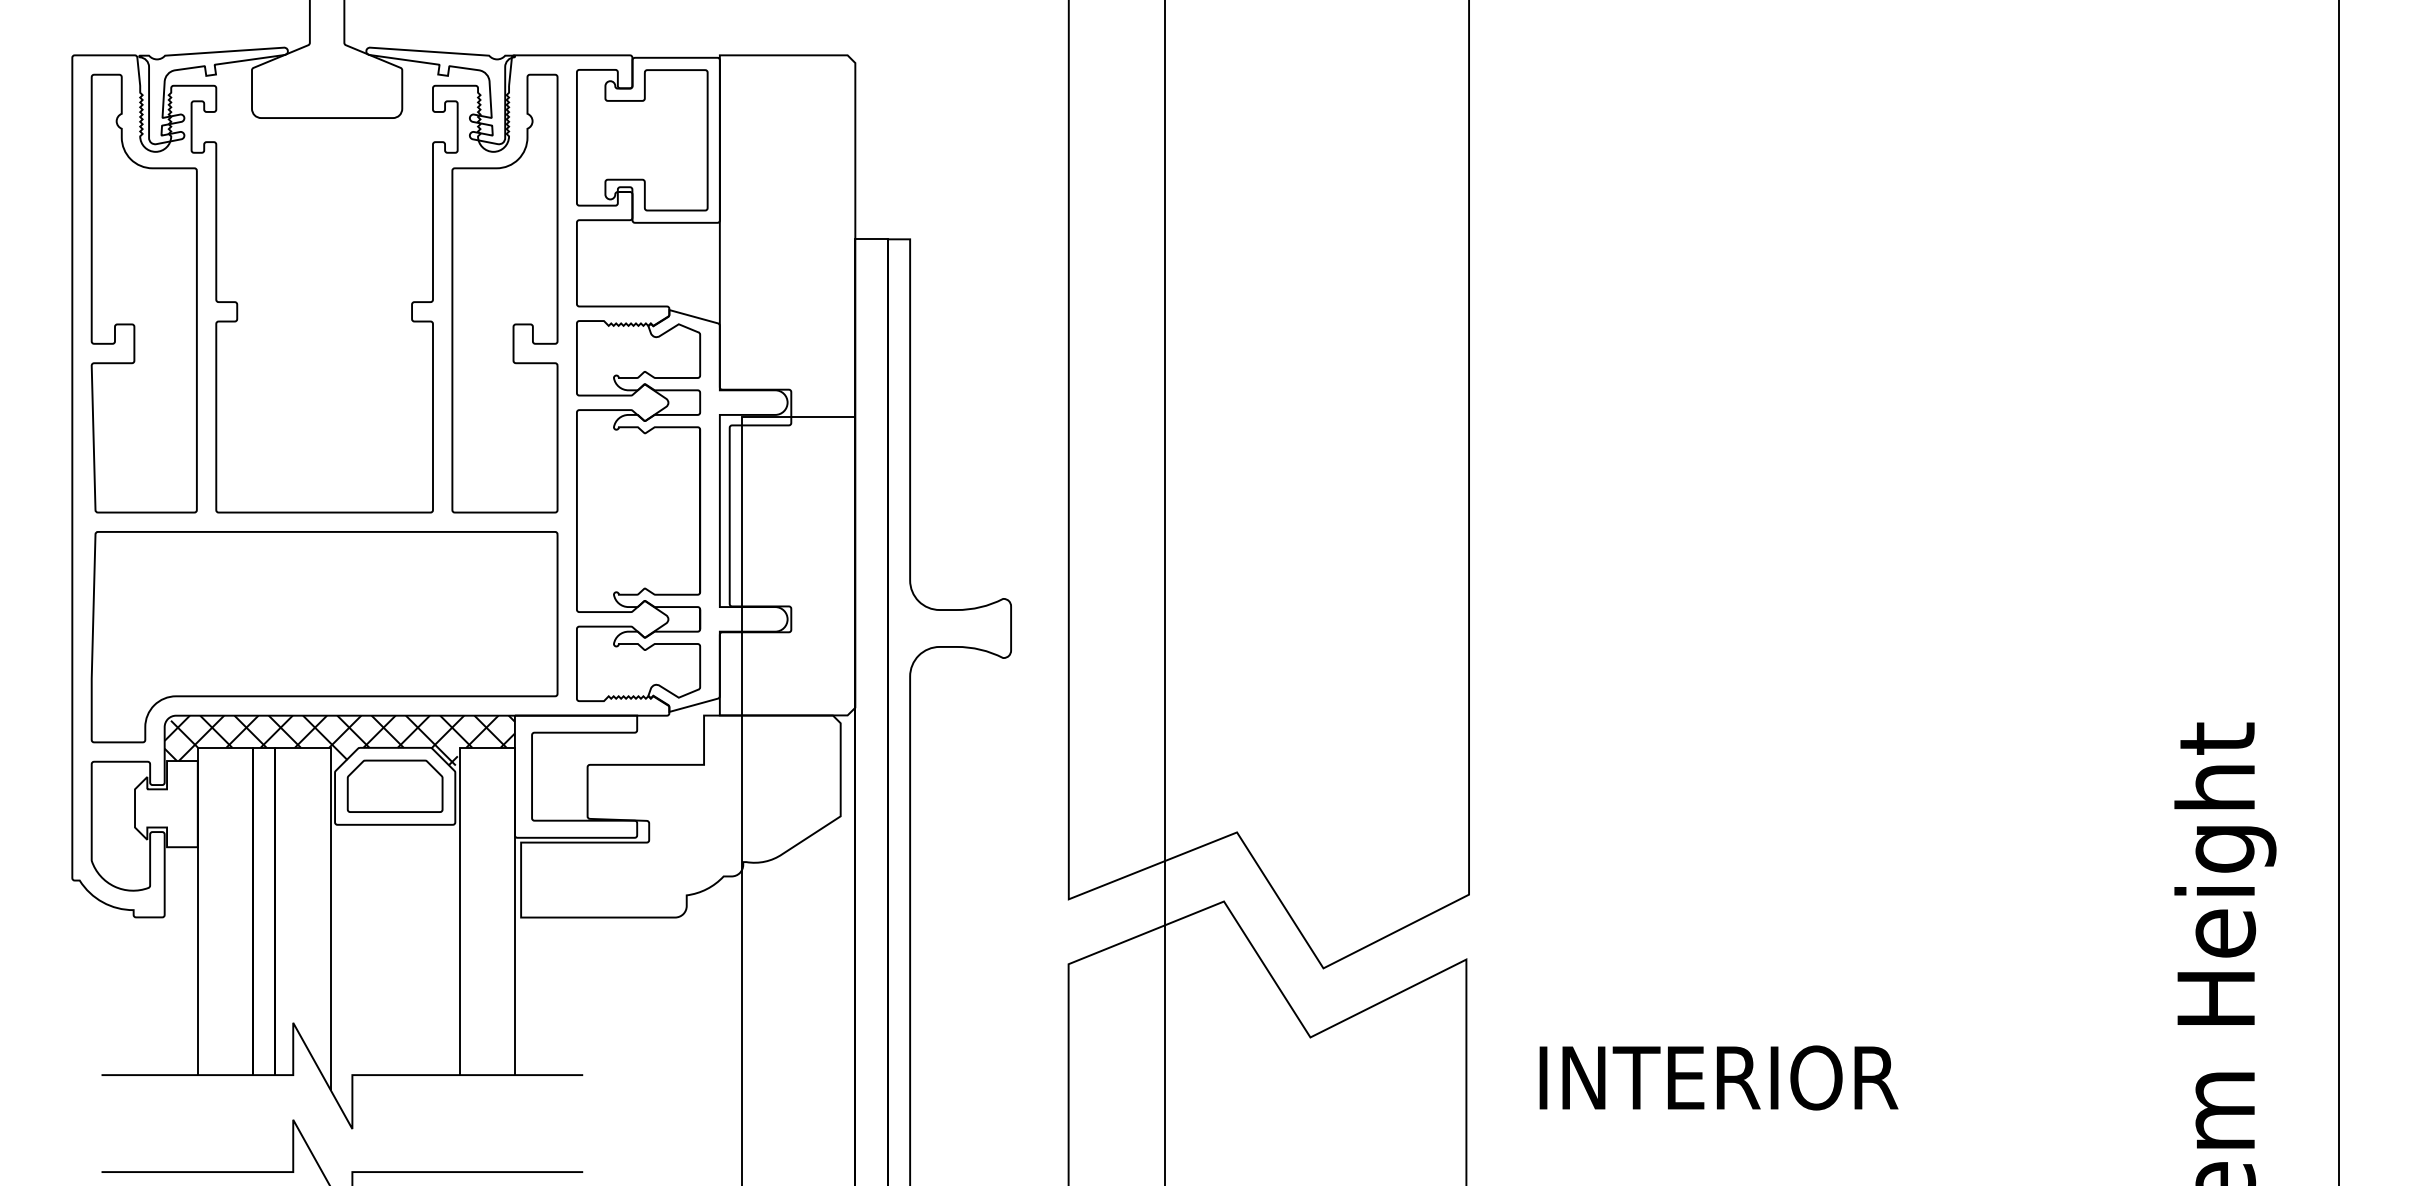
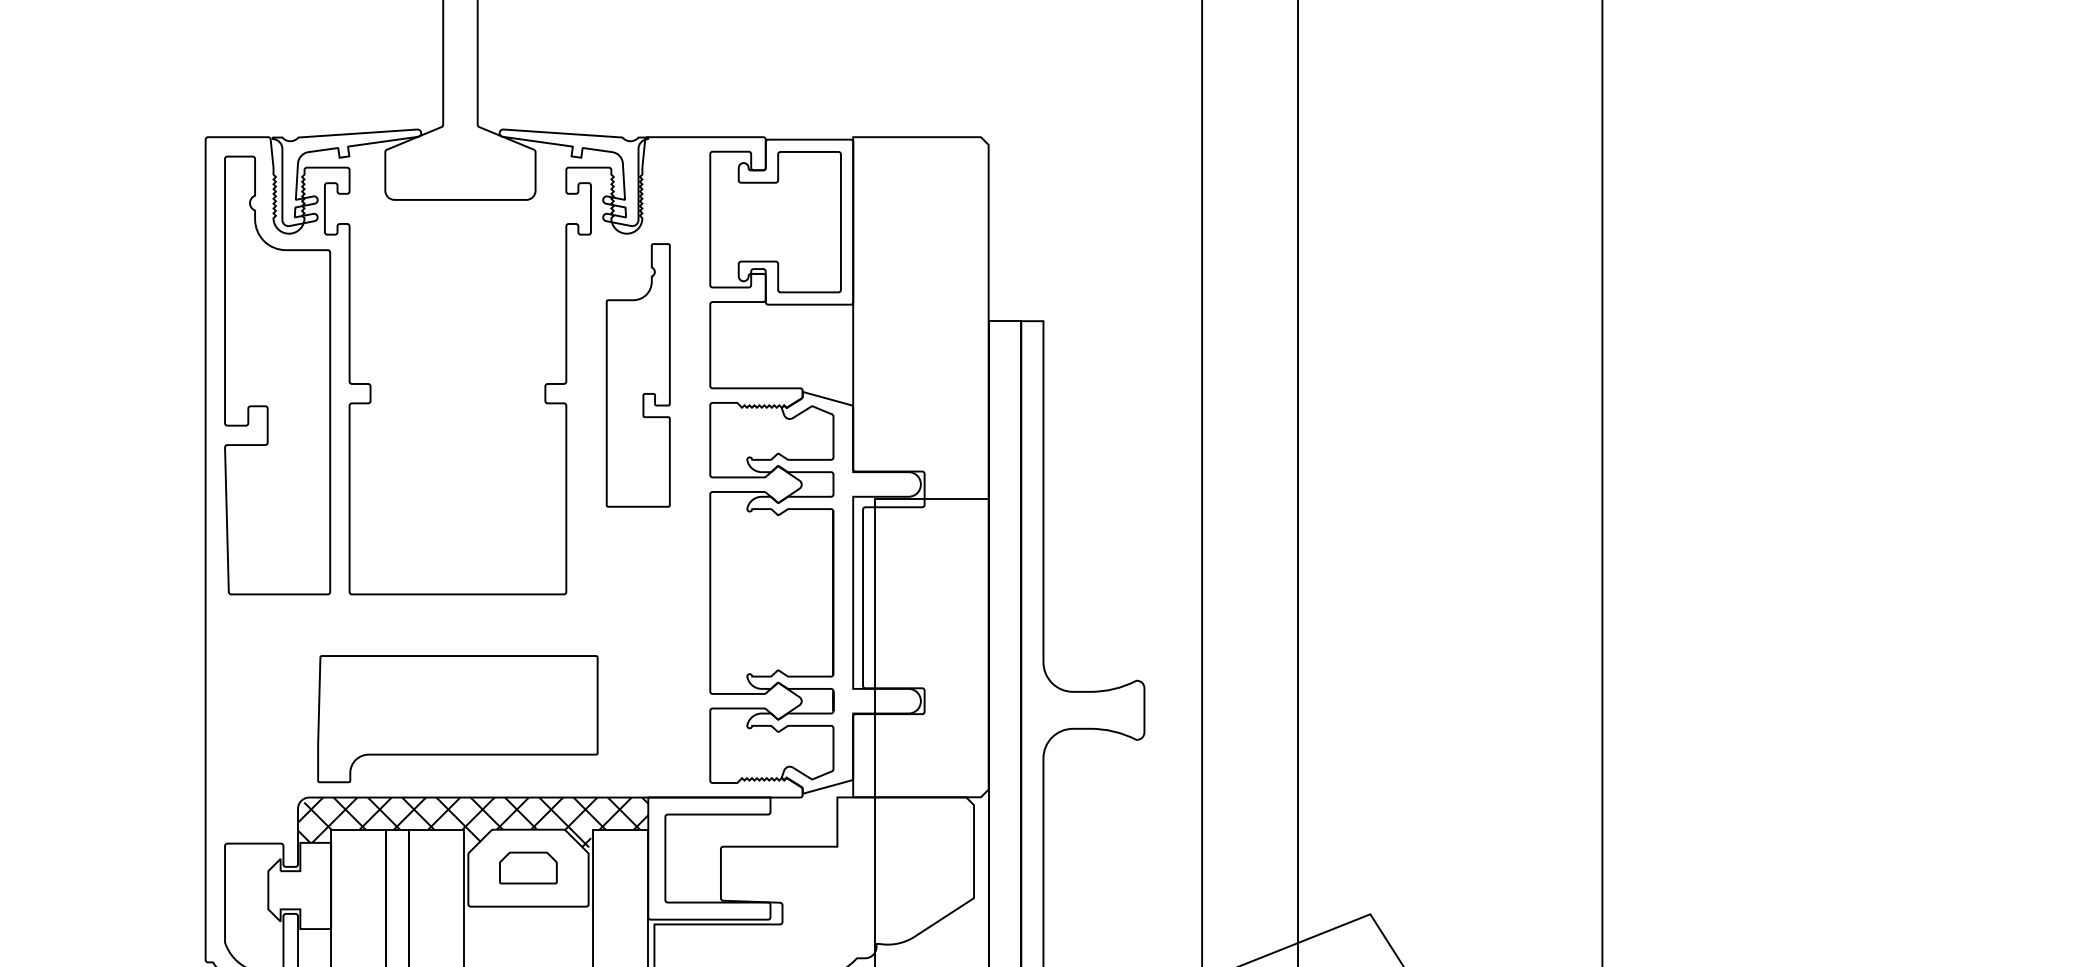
part: (504, 293) -> (637, 375), size x0.6
part: (324, 637) -> (457, 719), size x0.6
part: (394, 785) -> (527, 867), size x0.6

